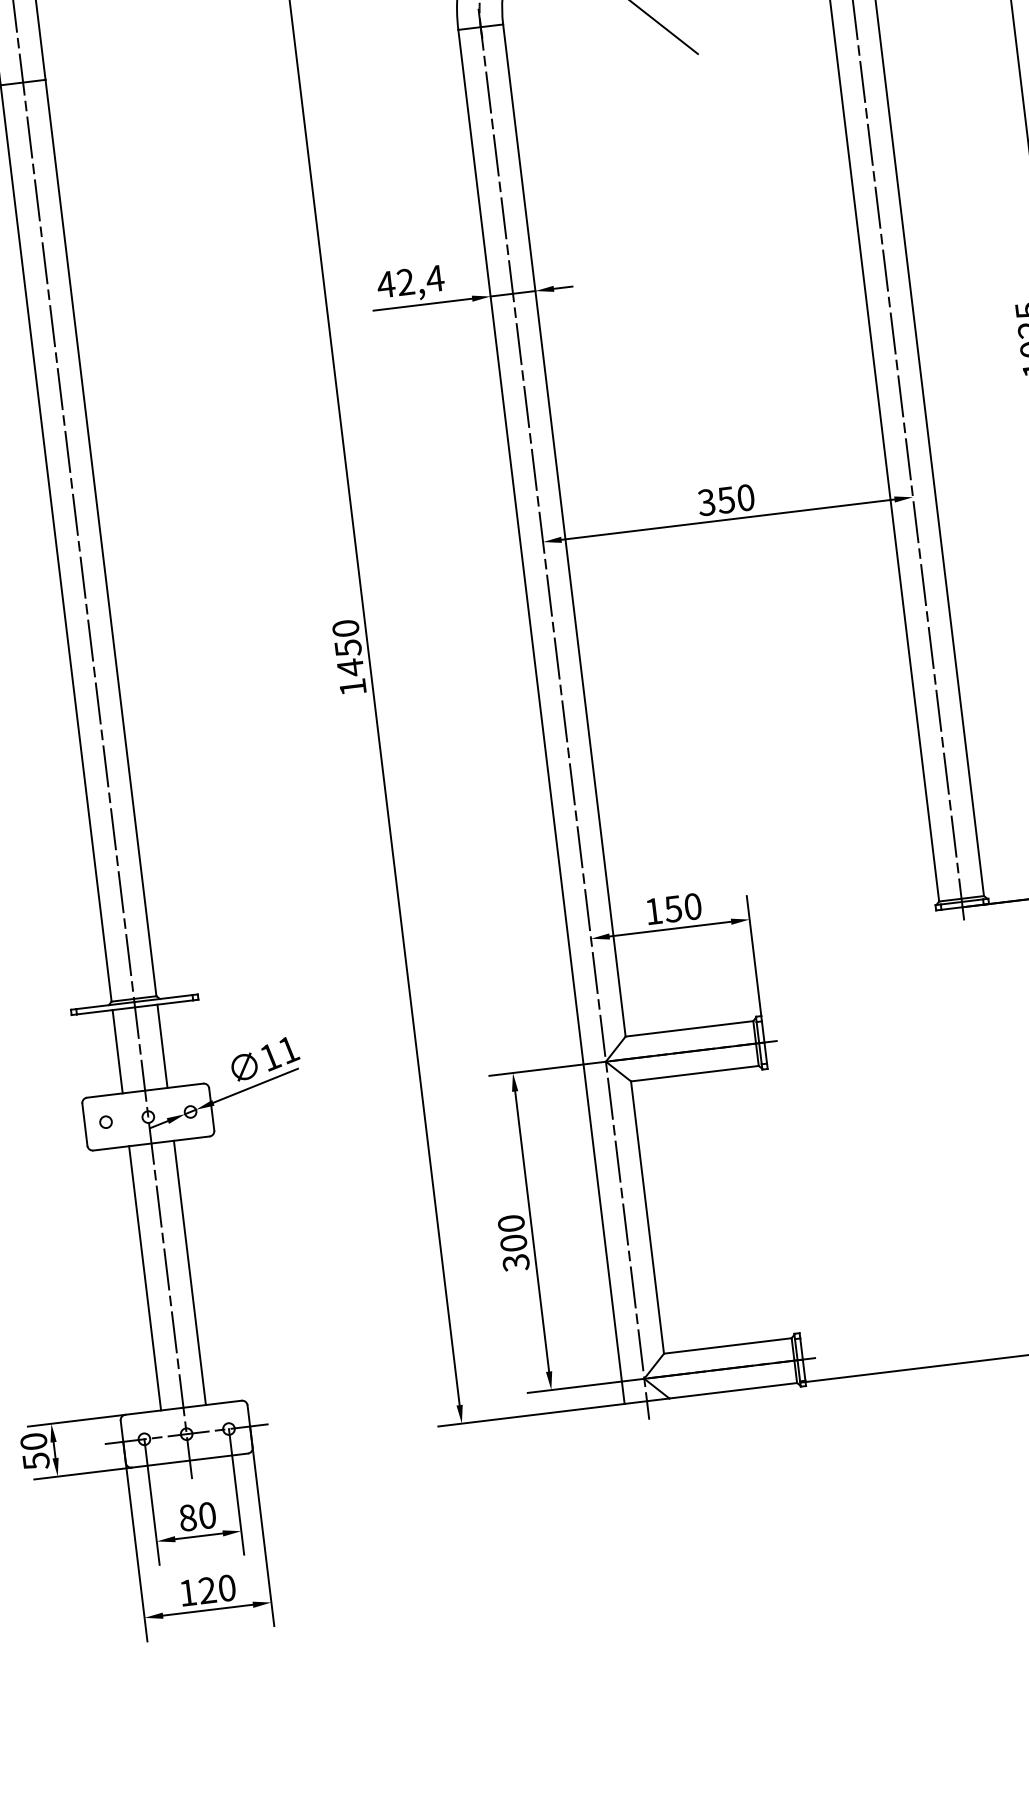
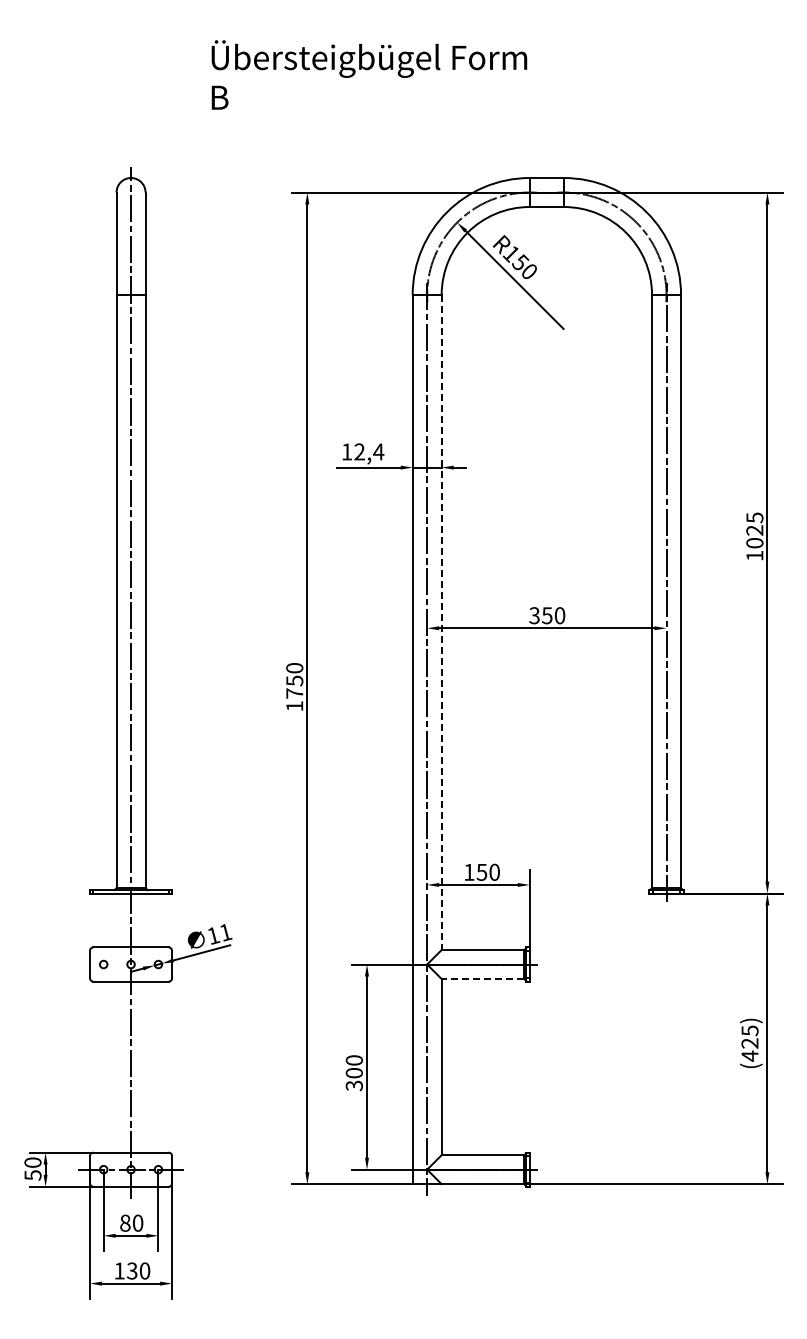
text: (385, 283) -> (346, 451), 42,4 -> 12,4
line: (564, 532) -> (441, 623), solid -> dashed
text: (350, 667) -> (294, 693), 1450 -> 1750
line: (162, 1046) -> (145, 920), removed
line: (117, 1051) -> (116, 920), removed
line: (694, 1074) -> (482, 979), solid -> dashed
line: (189, 1271) -> (145, 1066), removed
line: (144, 1277) -> (116, 1066), removed
text: (207, 1591) -> (132, 1271), 120 -> 130

